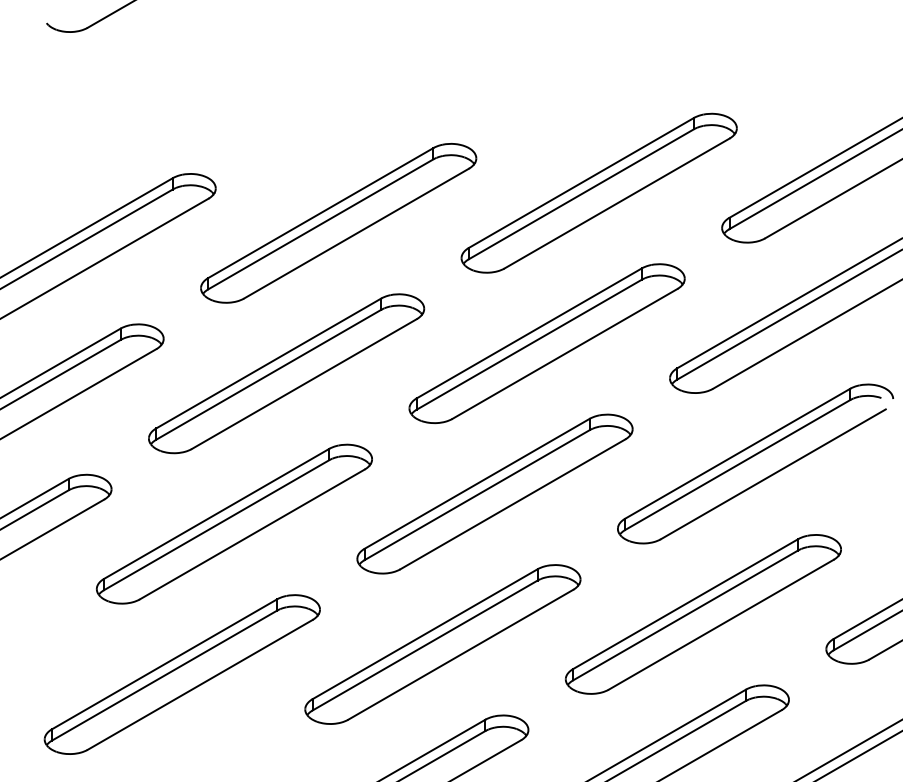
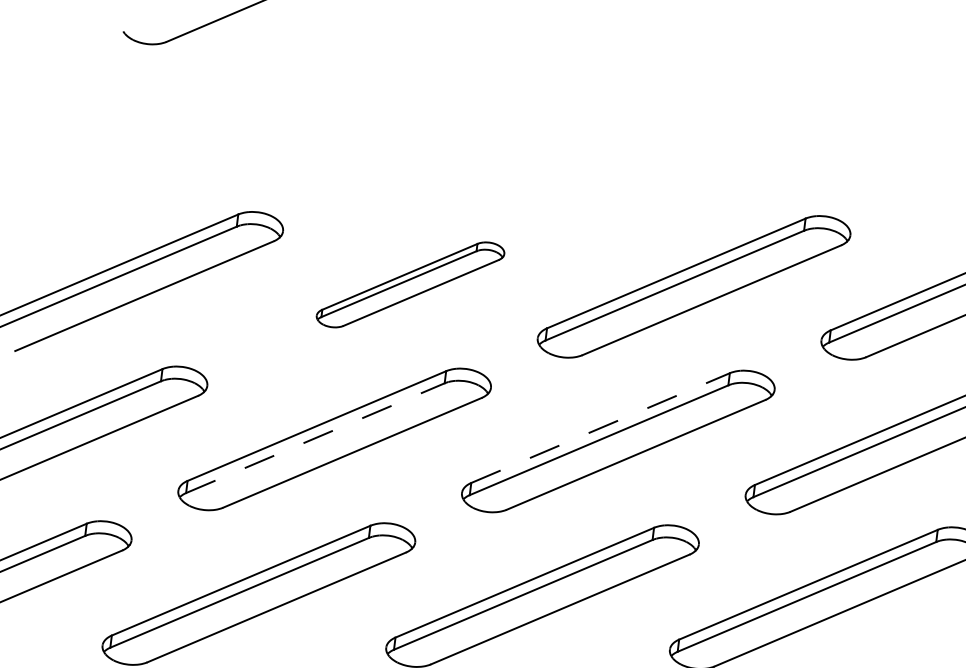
part: (338, 223) -> (410, 284), size x0.6
line: (529, 333) -> (600, 428), solid -> dashed
line: (268, 374) -> (315, 437), solid -> dashed

